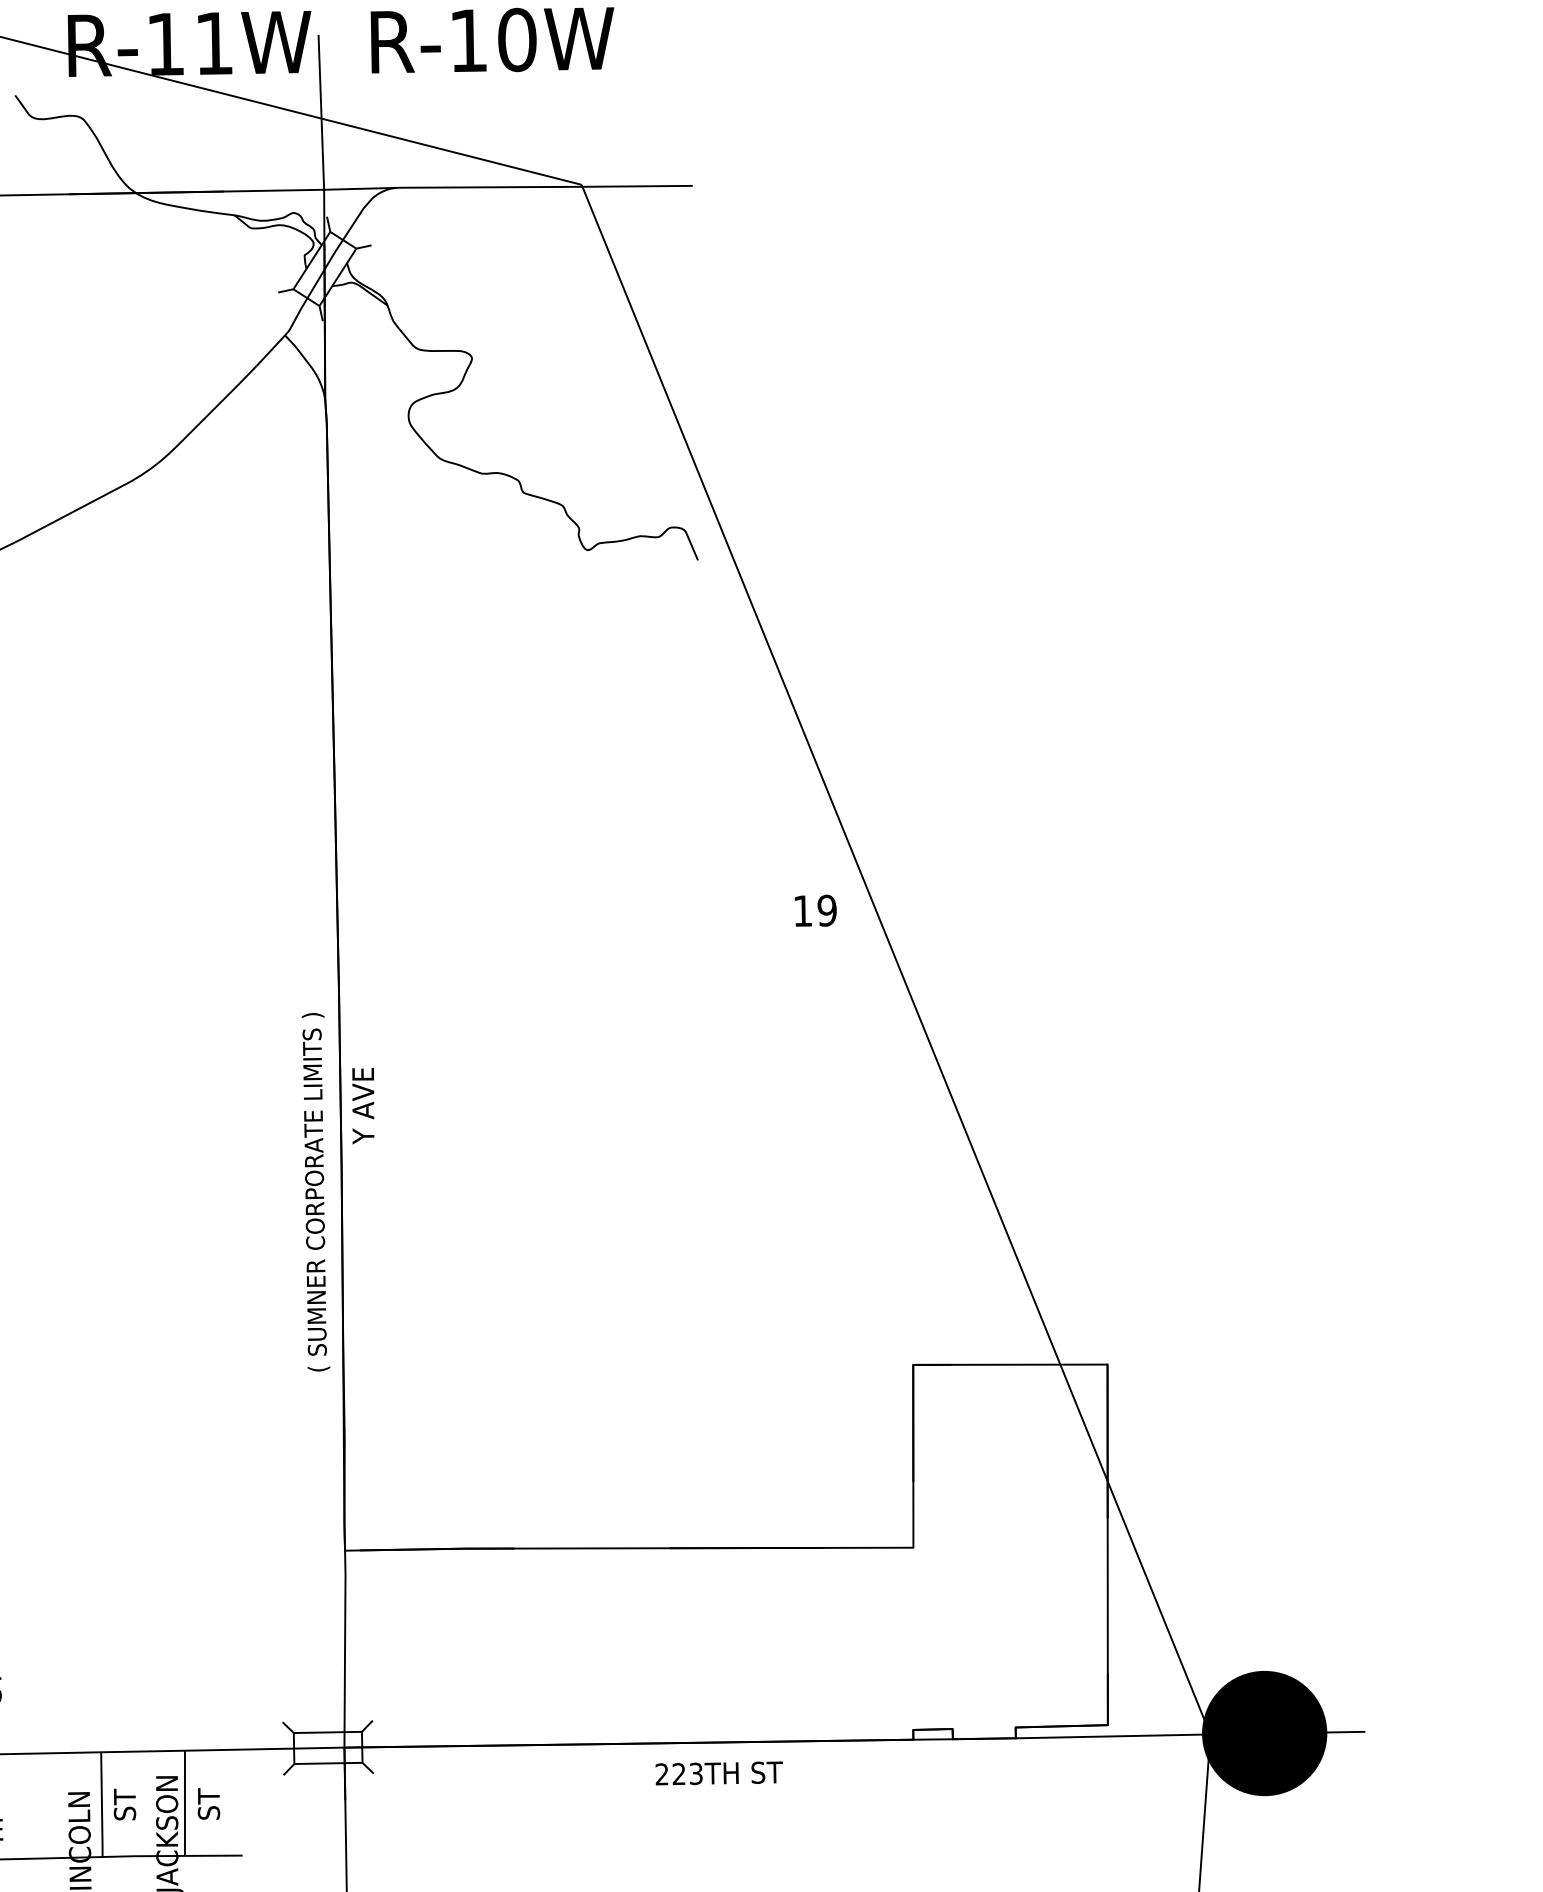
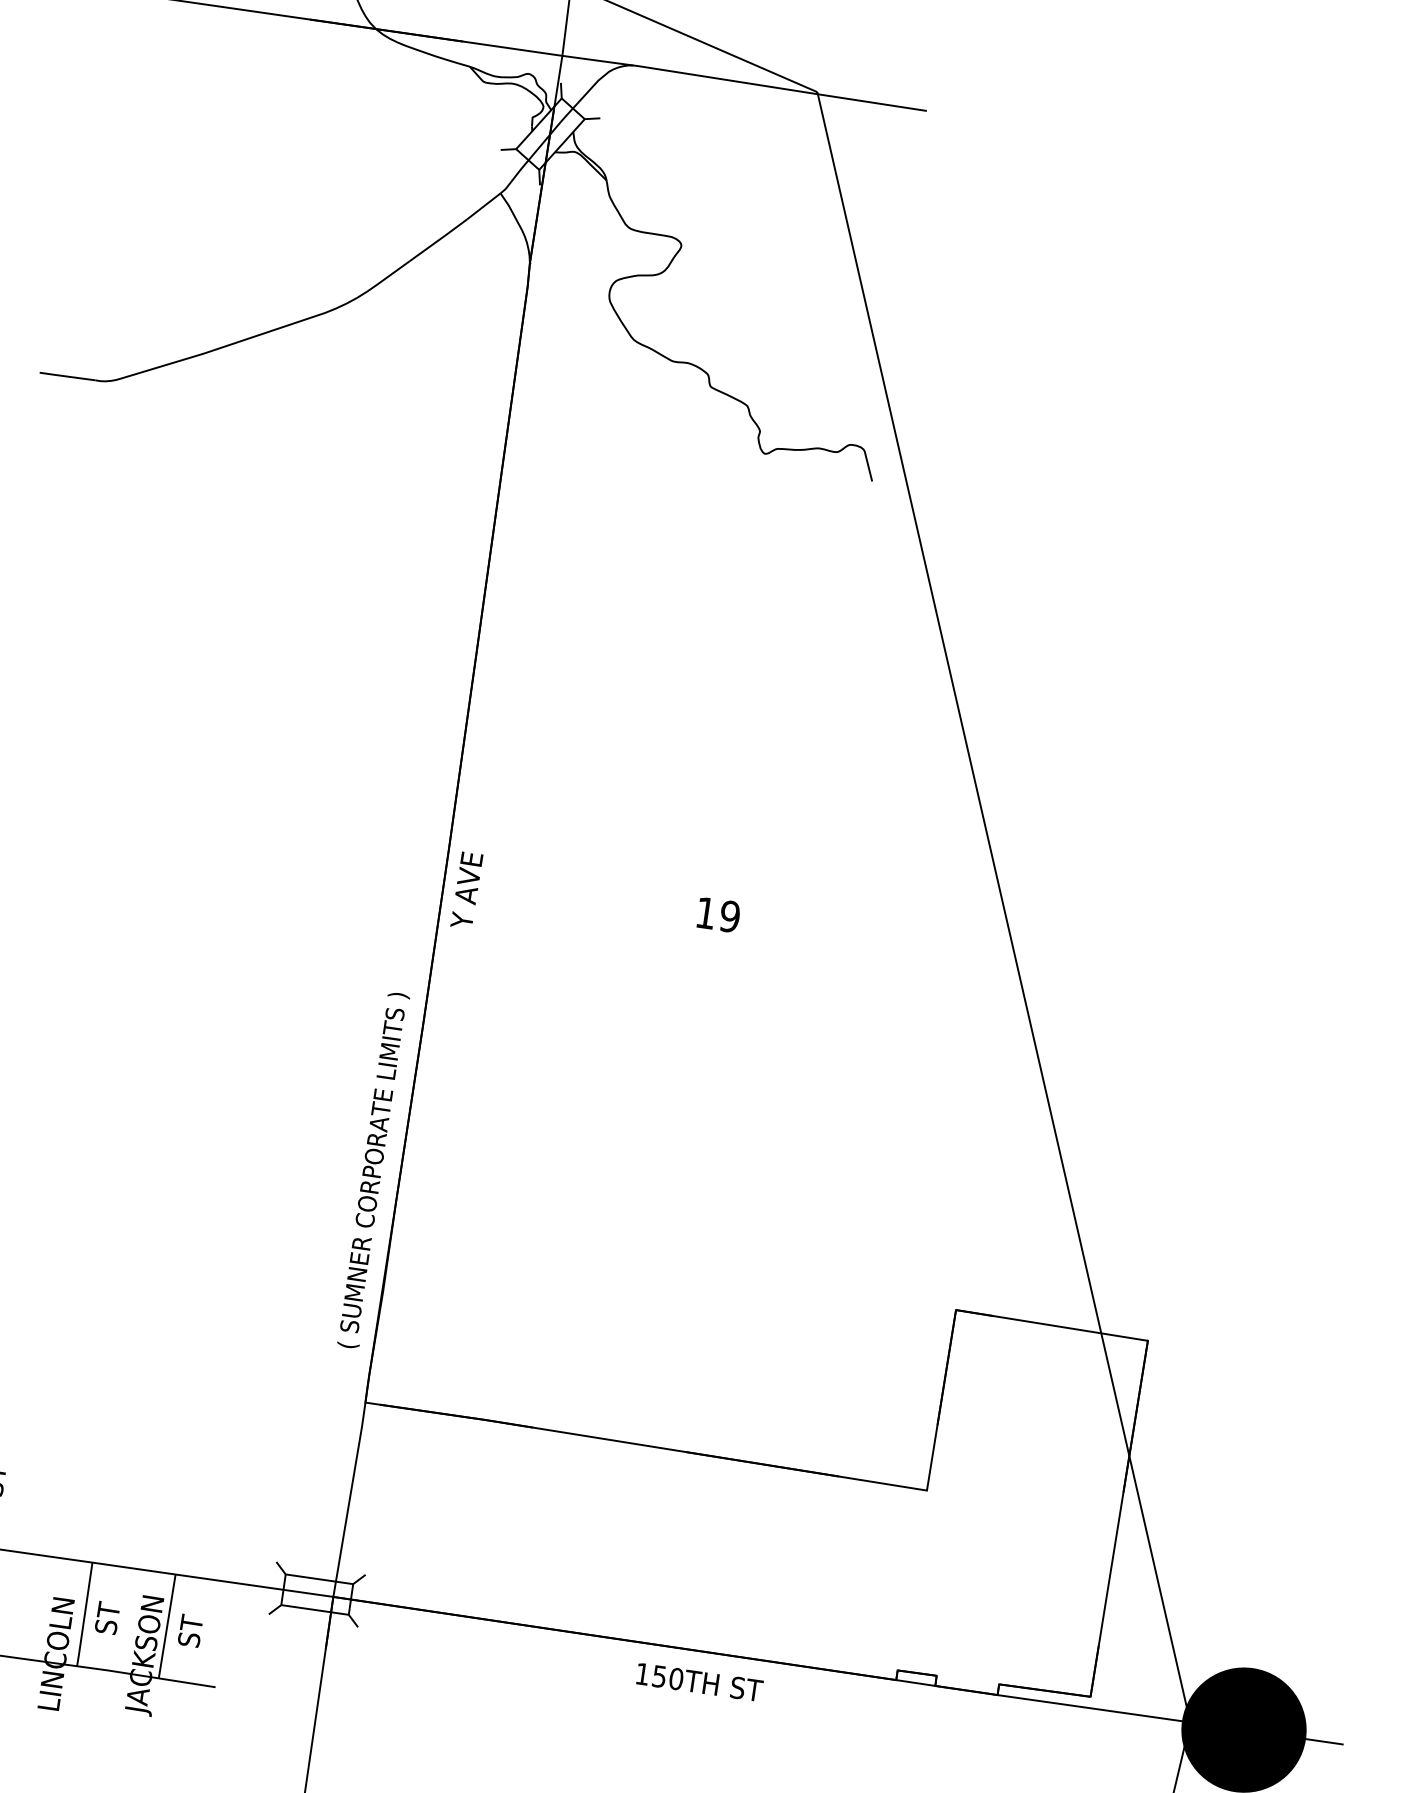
text: (815, 910) -> (718, 914), moved
text: (363, 1106) -> (466, 891), moved
text: (315, 1192) -> (373, 1170), moved
text: (678, 1773) -> (658, 1675), 223TH -> 150TH

